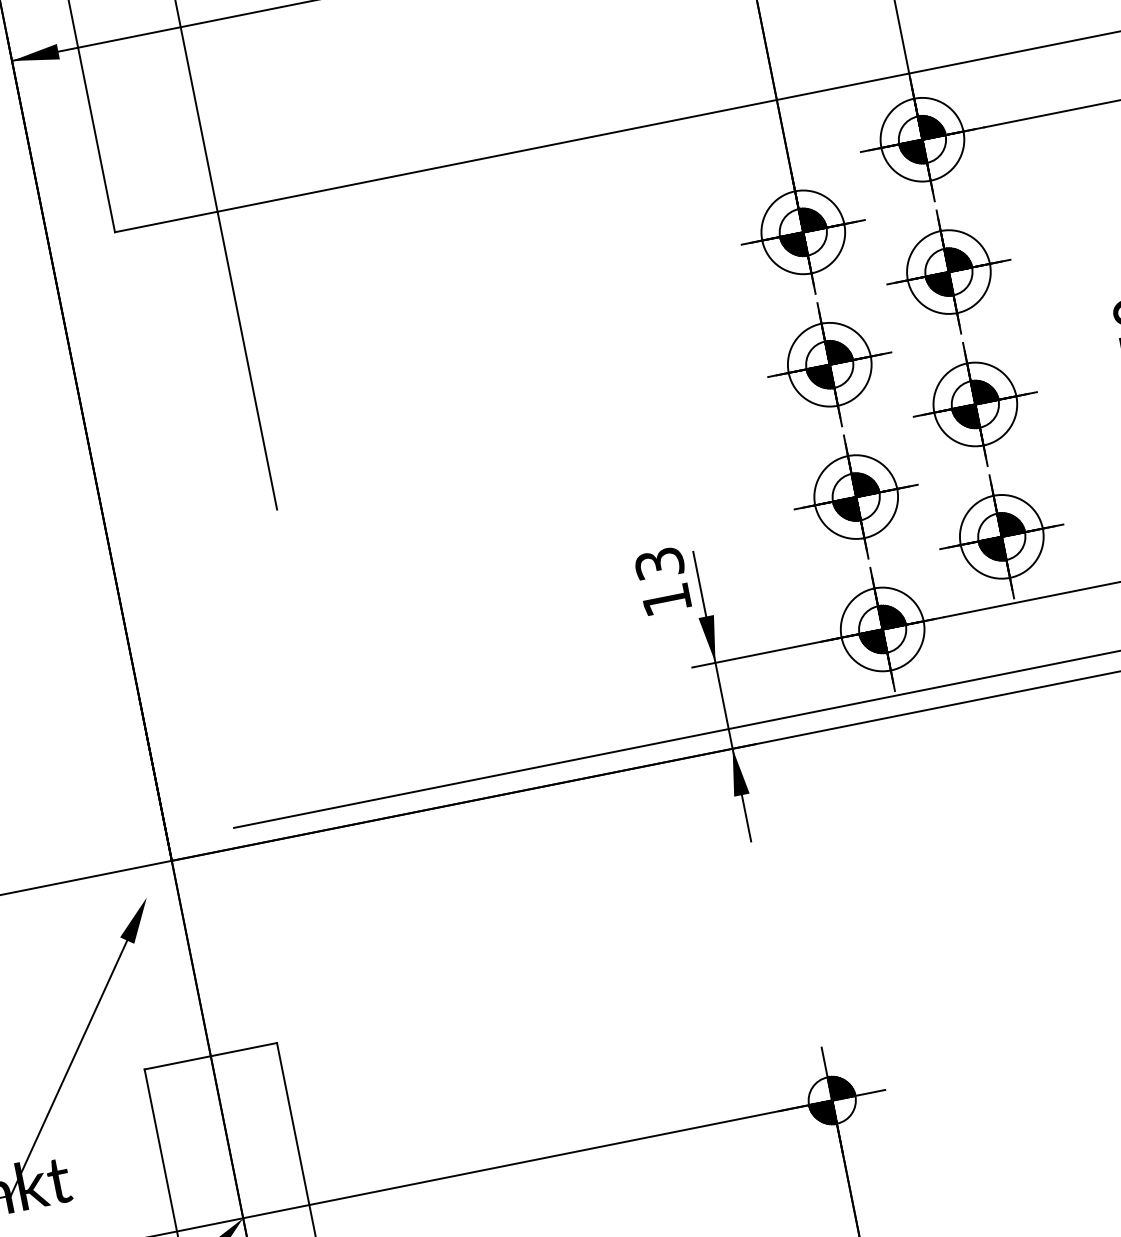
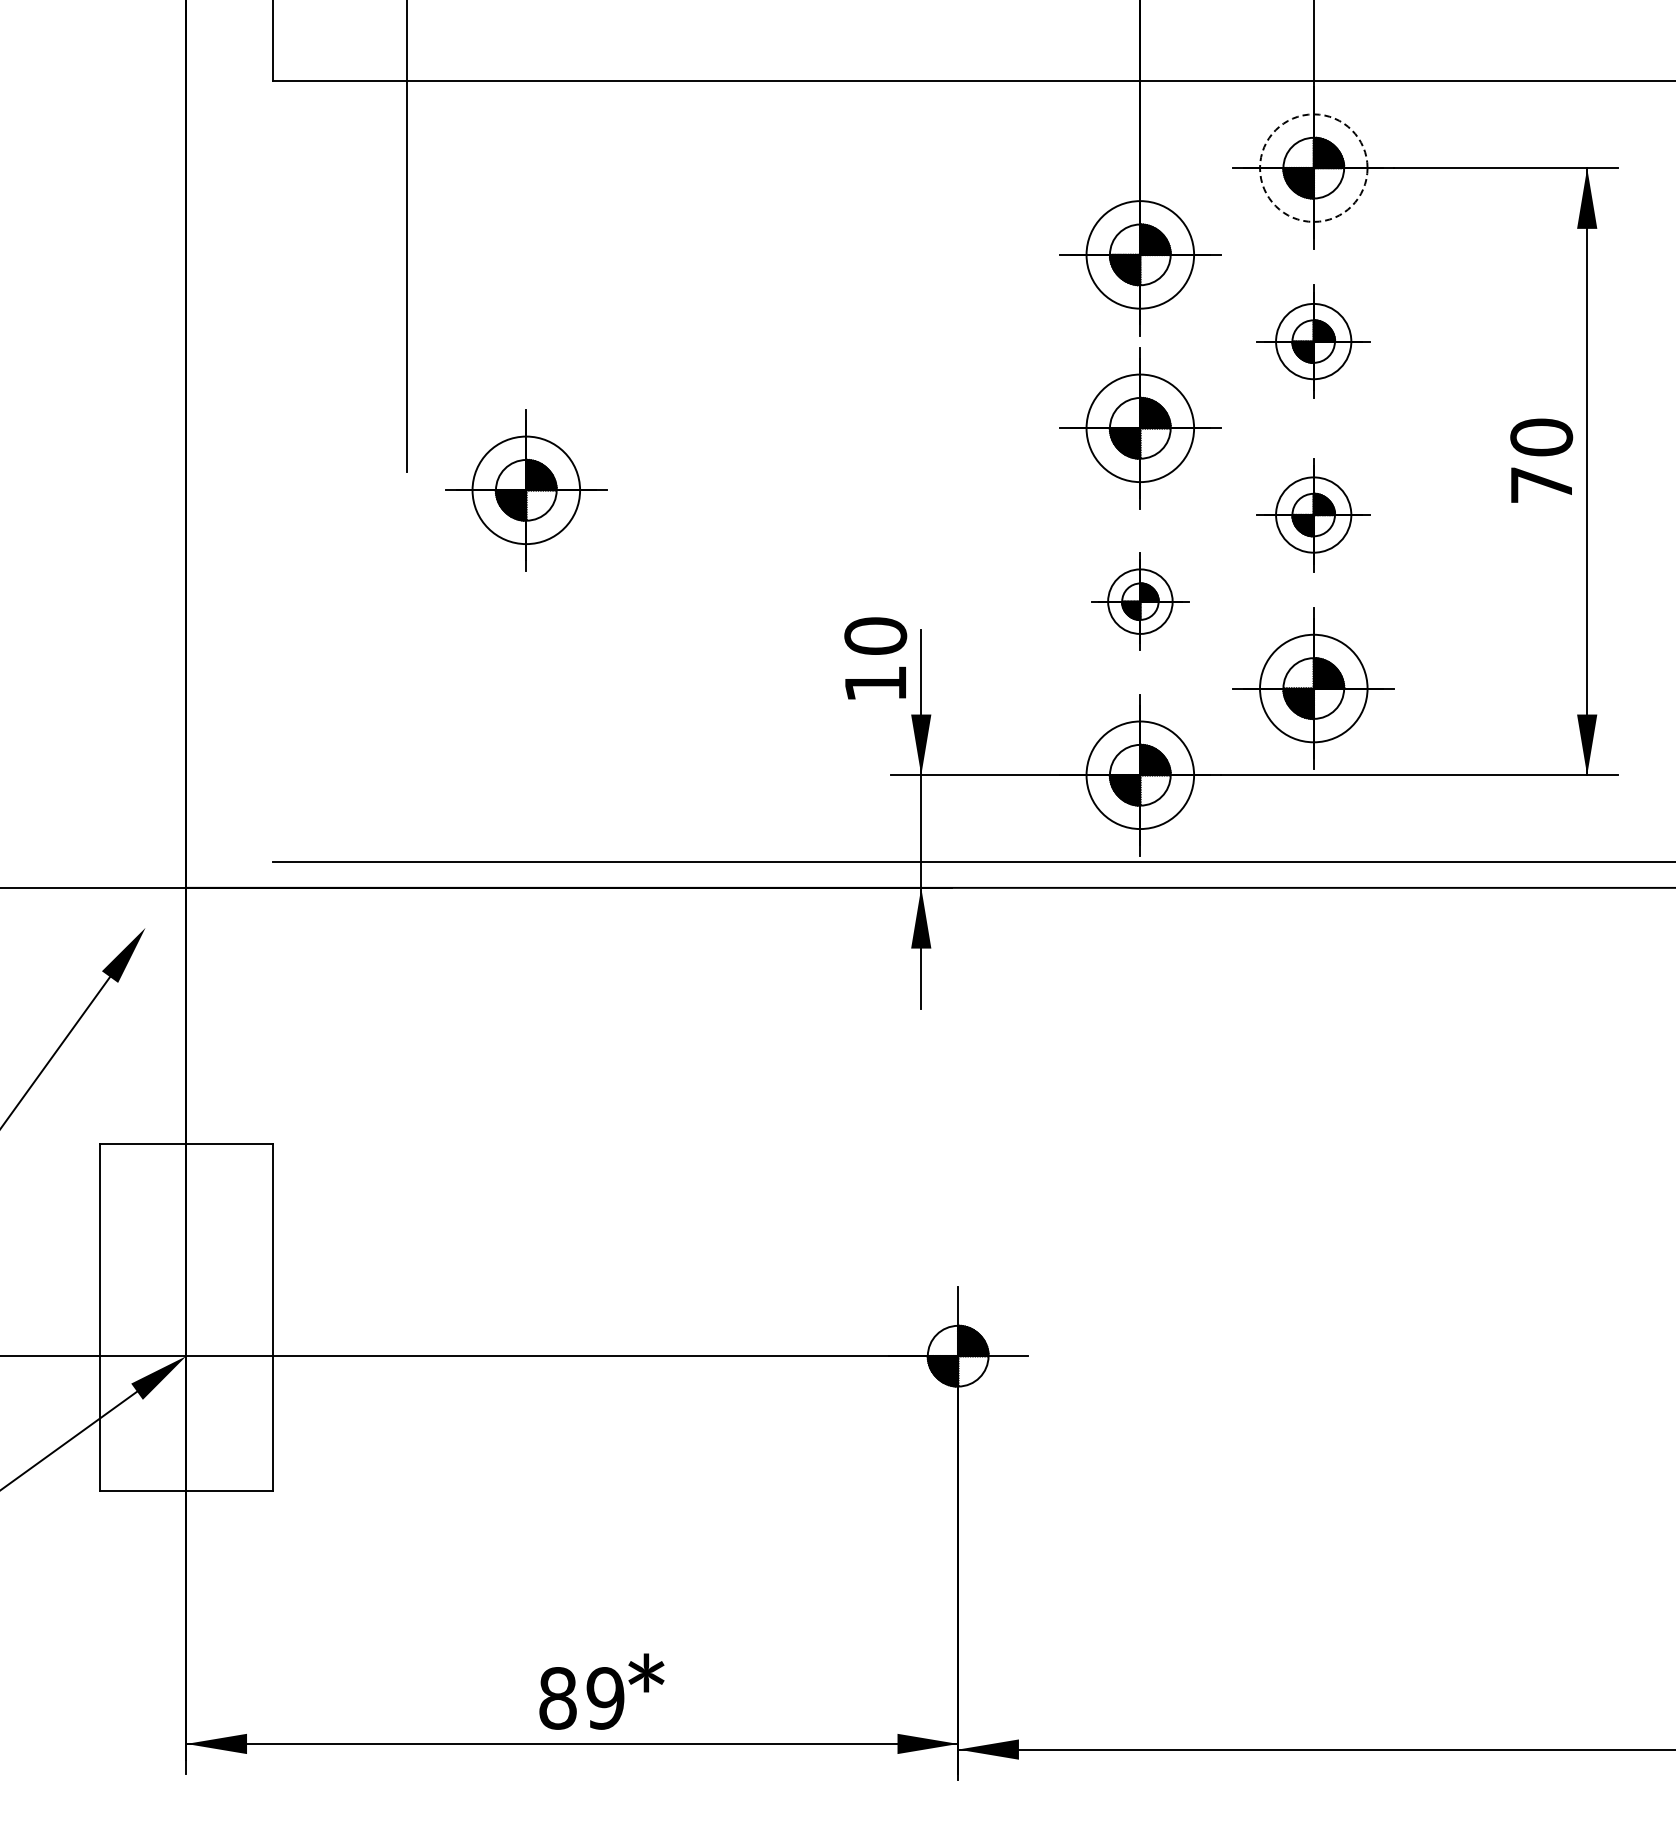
circle: (922, 139) -> (1313, 167), solid -> dashed
part: (948, 272) -> (1313, 341), size x0.7
part: (975, 404) -> (1313, 514), size x0.7
part: (856, 496) -> (1140, 601), size x0.6
part: (370, 505) -> (526, 490), added
text: (659, 563) -> (875, 635), 13 -> 10

